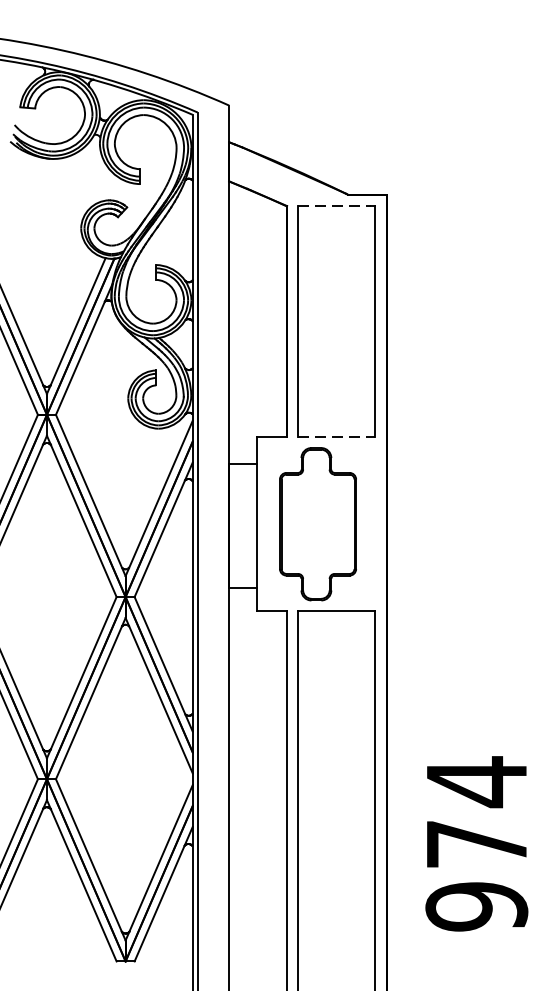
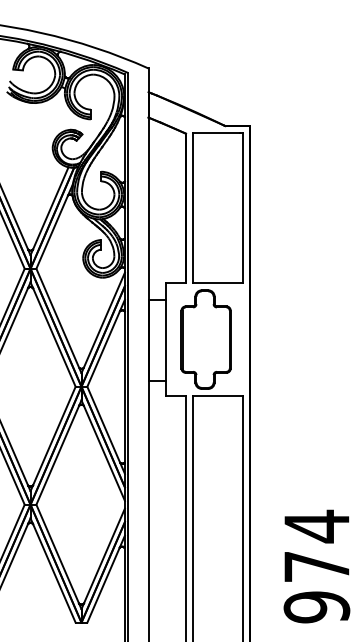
line: (335, 205) -> (217, 133), dashed -> solid
line: (337, 437) -> (218, 283), dashed -> solid
text: (476, 843) -> (316, 566), moved

